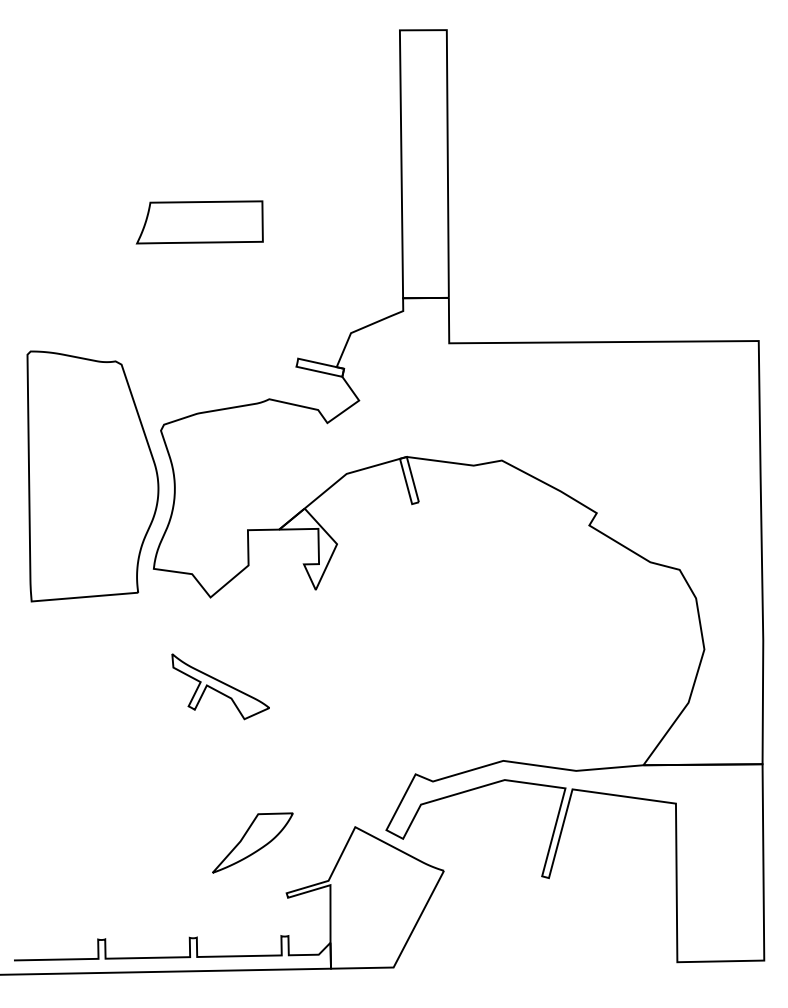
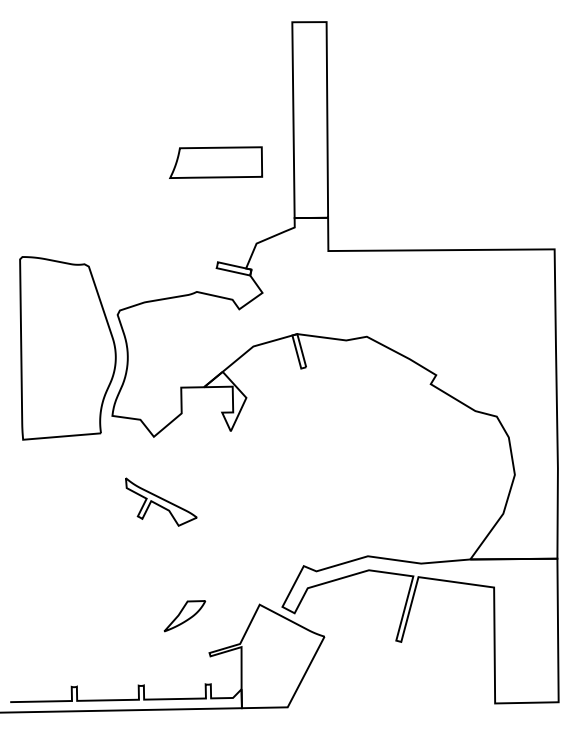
part: (200, 222) -> (216, 162), moved
part: (252, 841) -> (184, 615), size x0.7

